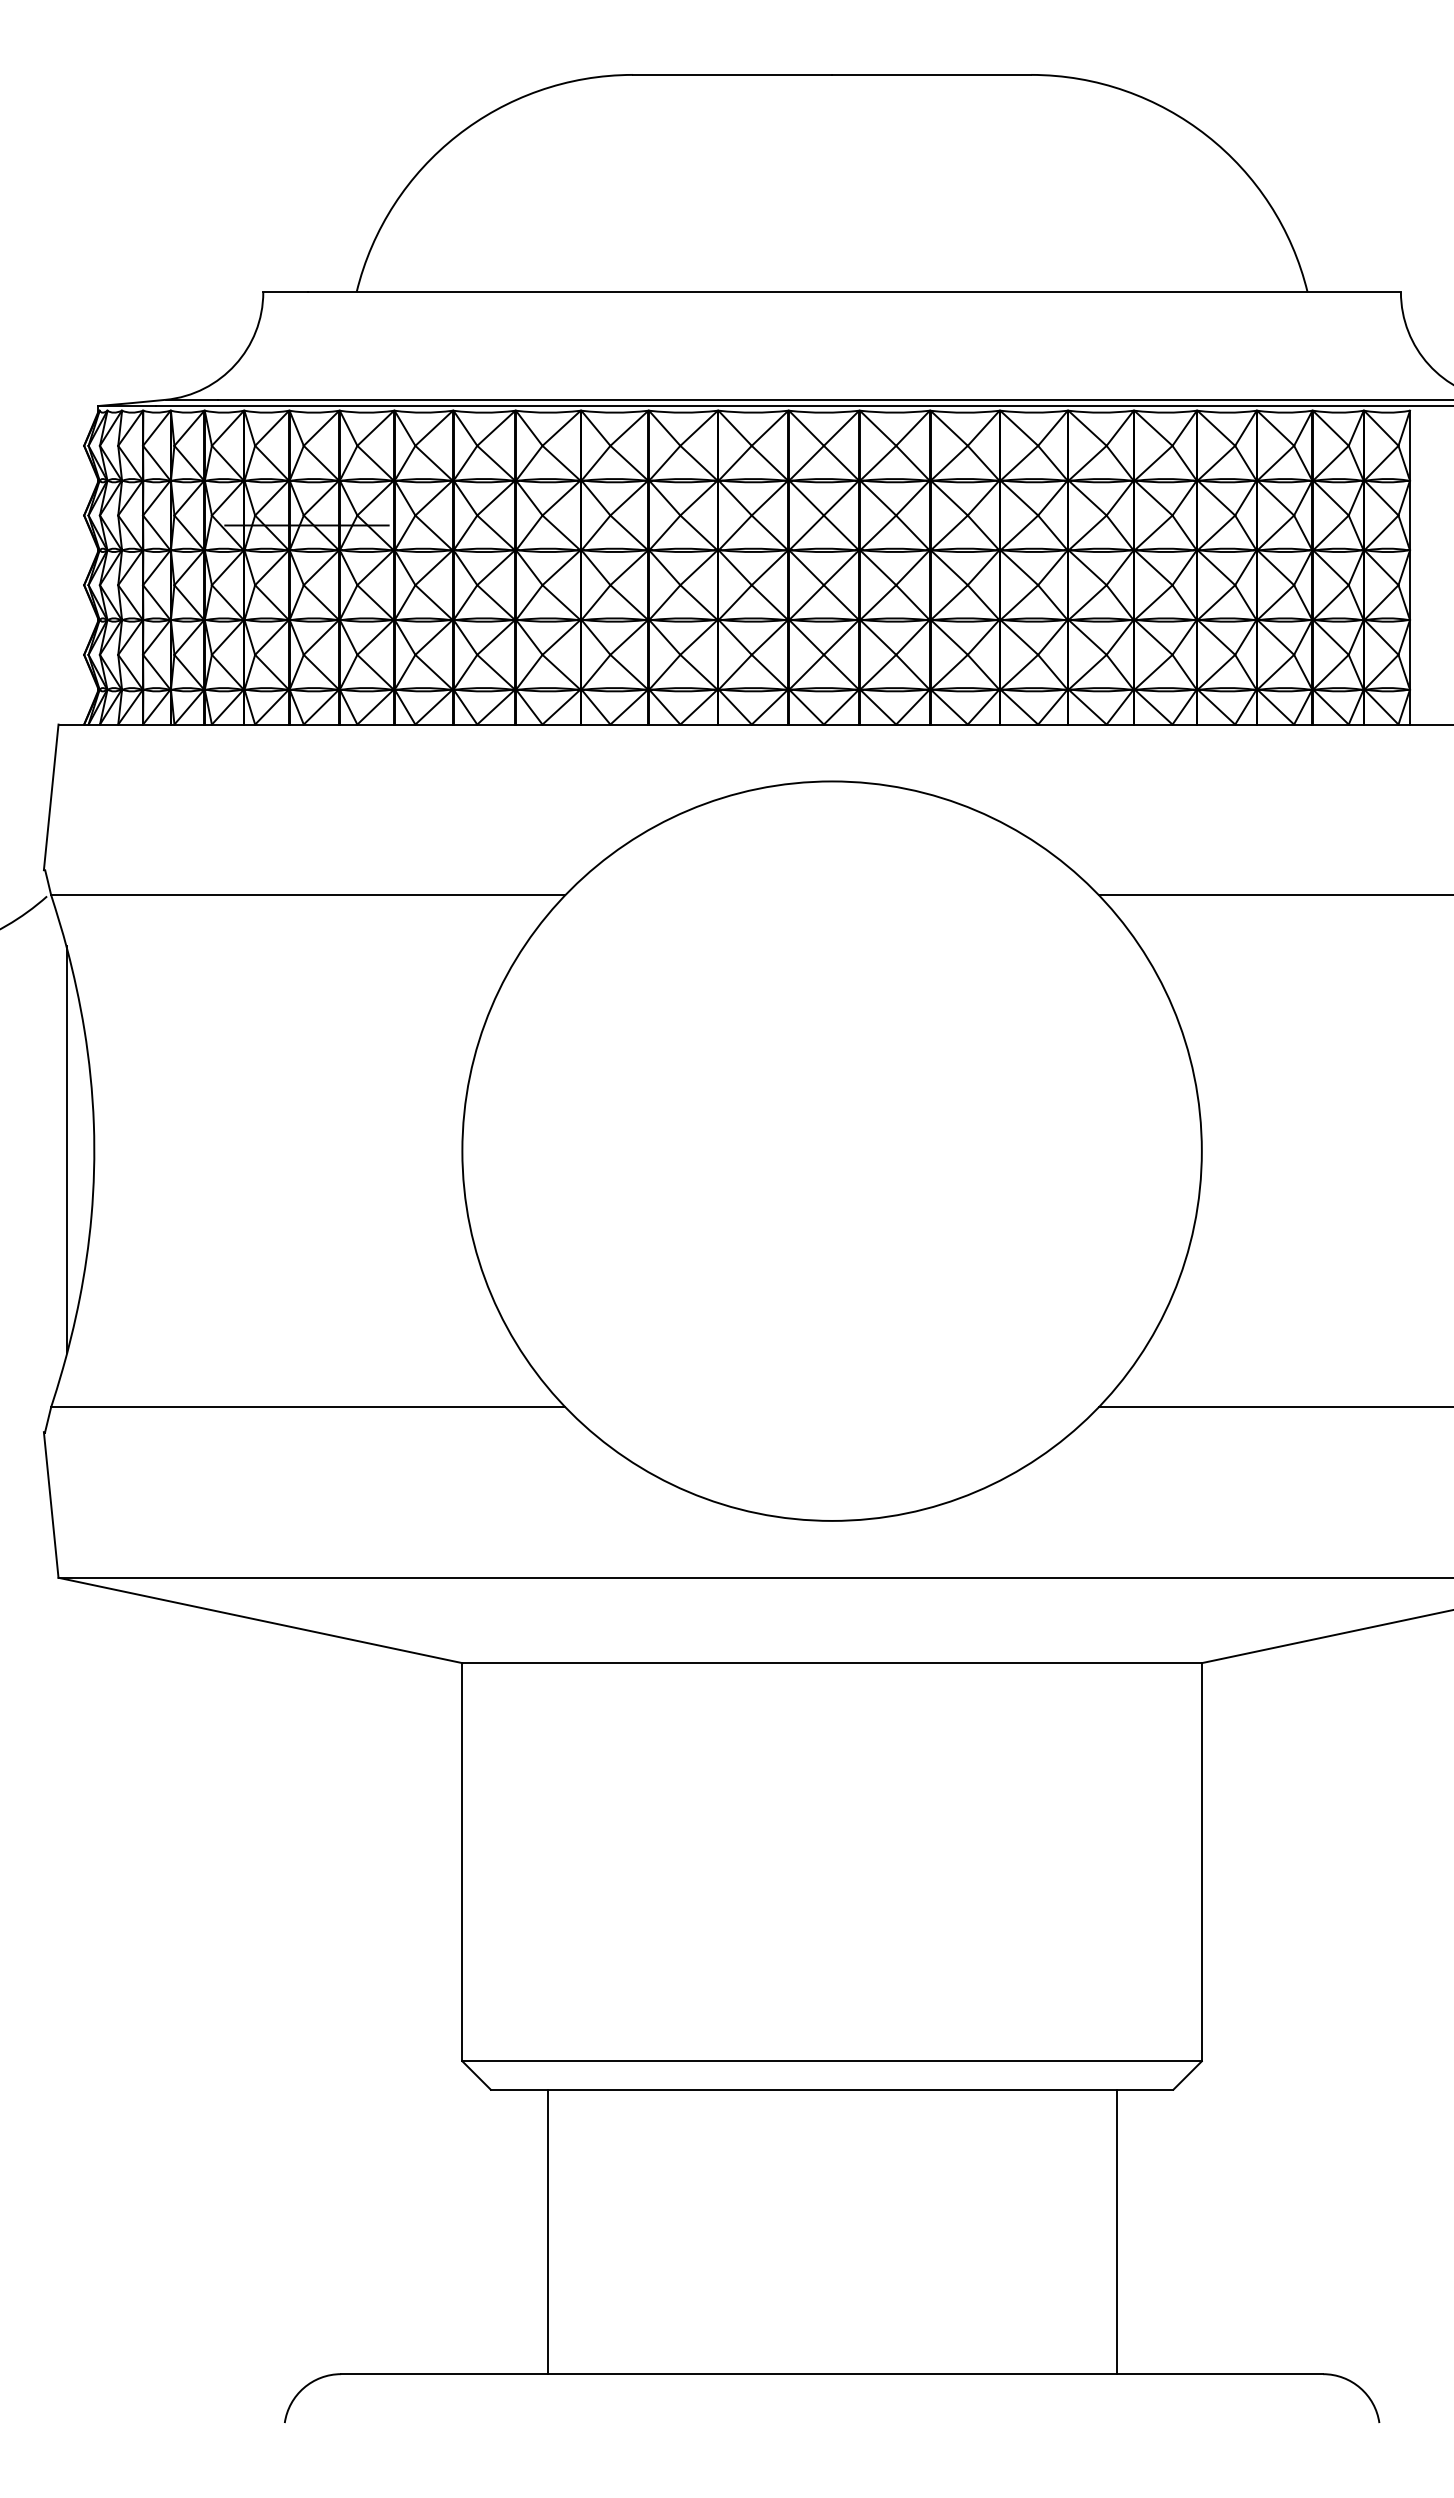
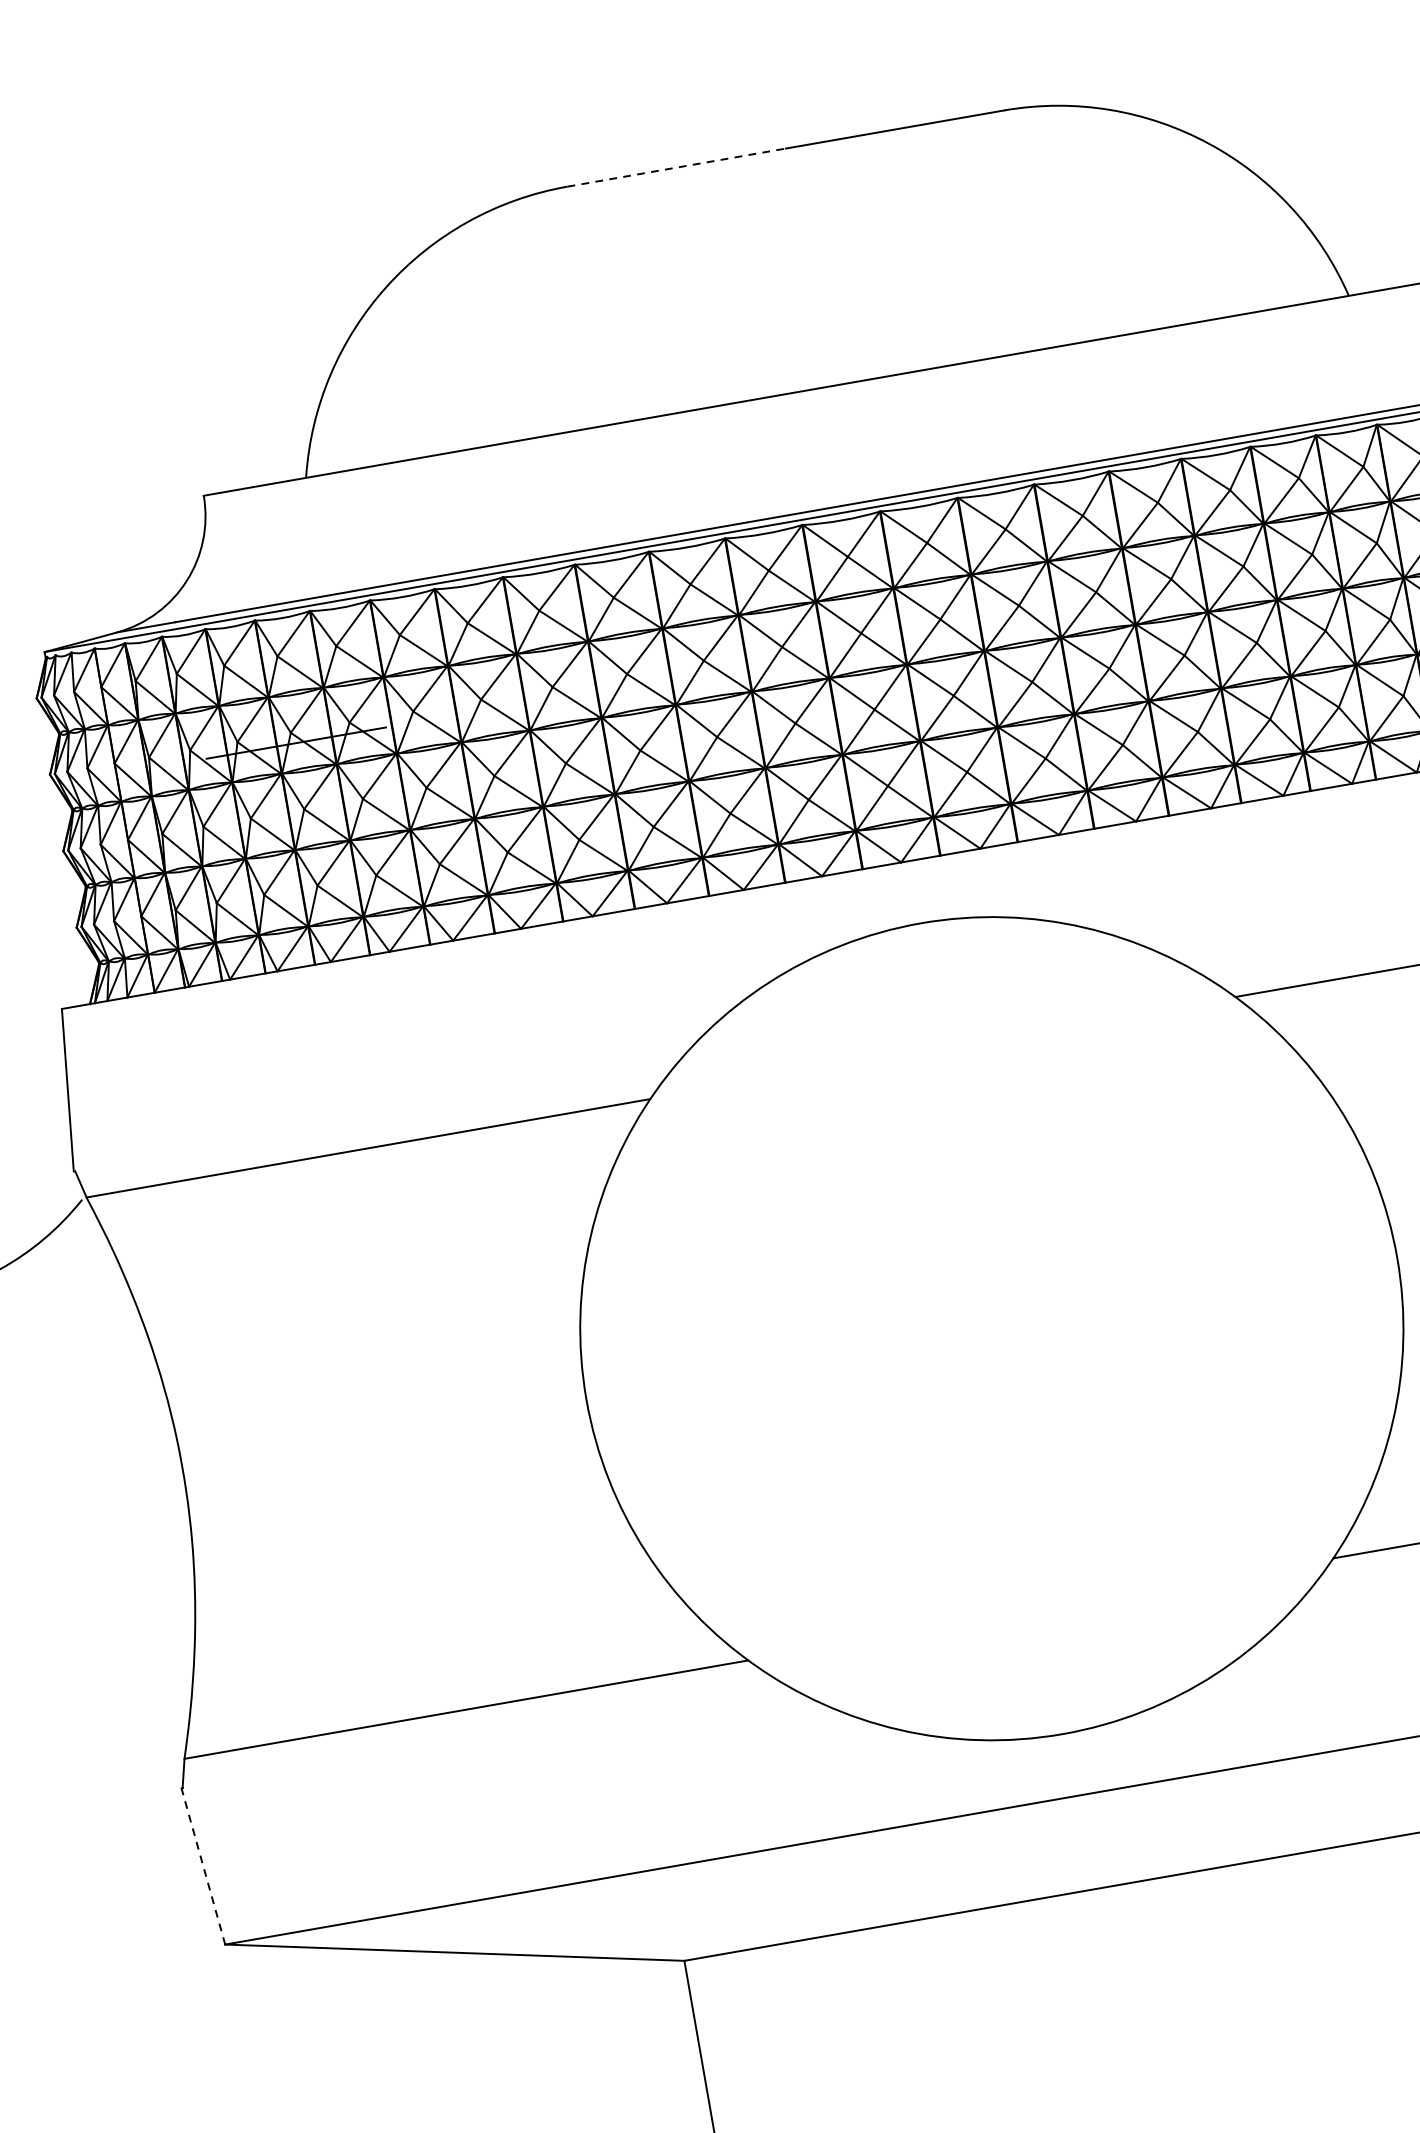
line: (732, 74) -> (676, 167), solid -> dashed
line: (67, 1149) -> (153, 1473), removed
line: (51, 1505) -> (203, 1866), solid -> dashed

